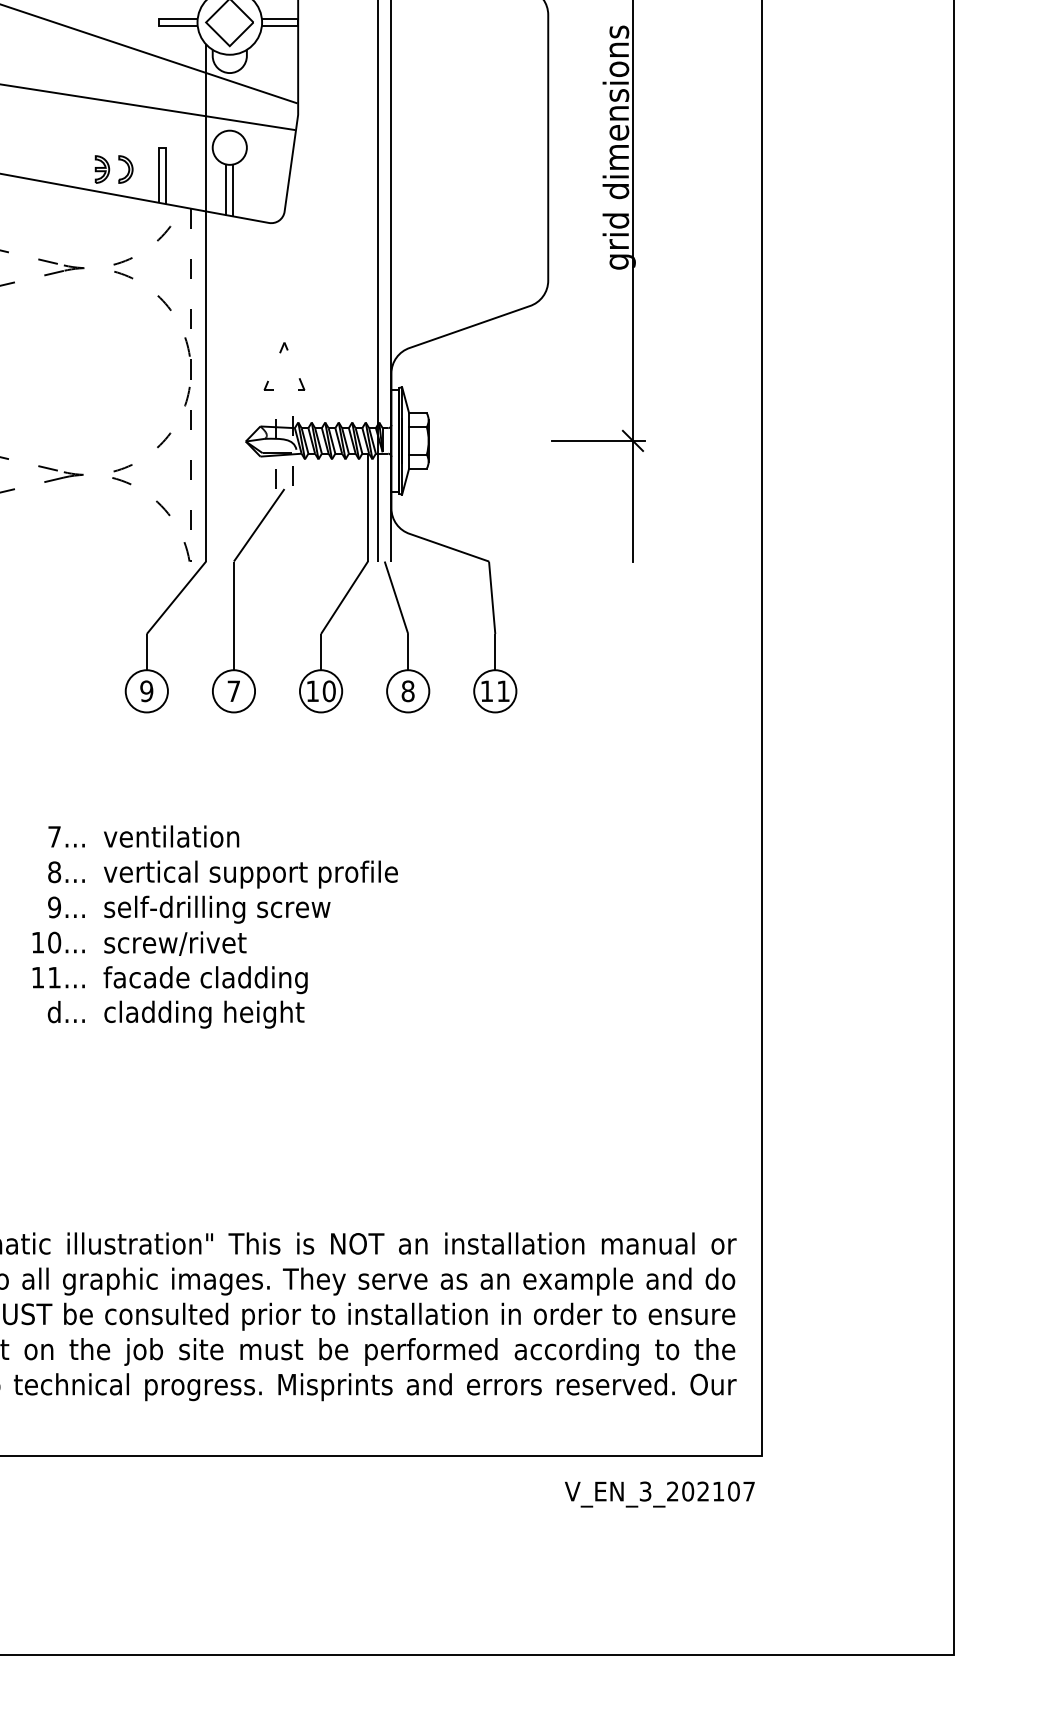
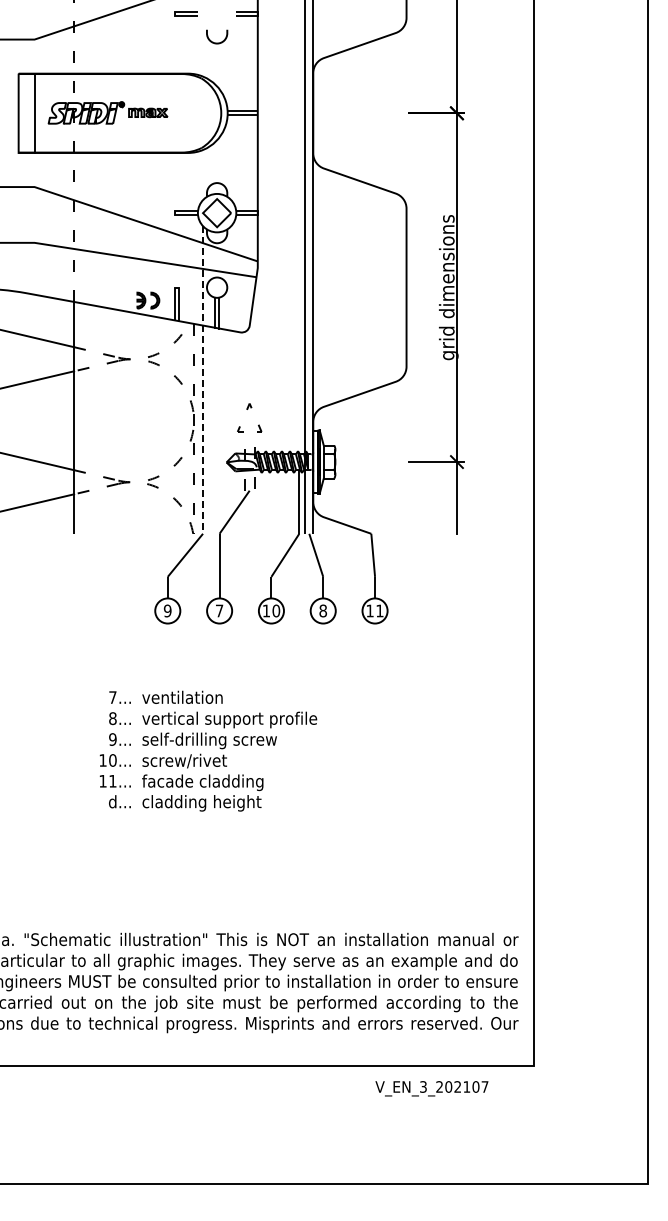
line: (206, 303) -> (203, 380), solid -> dashed
text: (659, 1494) -> (431, 1088), moved

